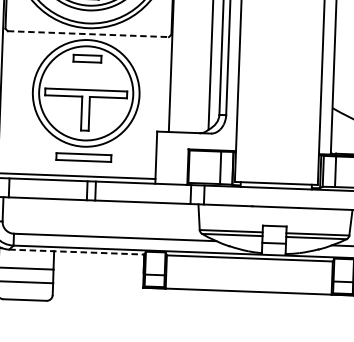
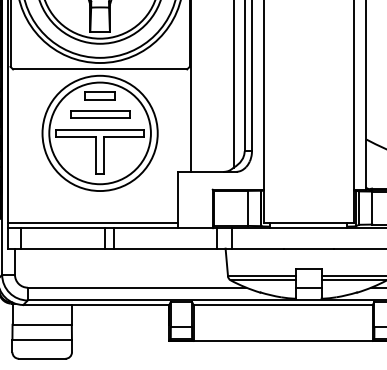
line: (88, 34) -> (100, 69), dashed -> solid
part: (84, 157) -> (100, 114), moved
line: (77, 251) -> (96, 304), dashed -> solid

